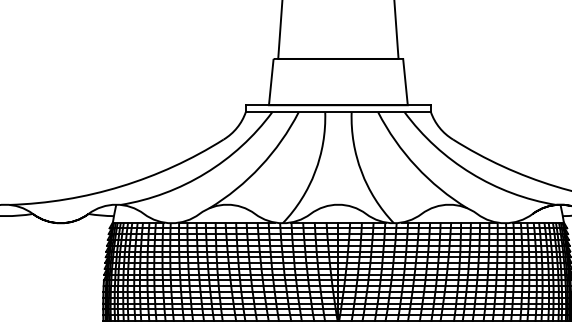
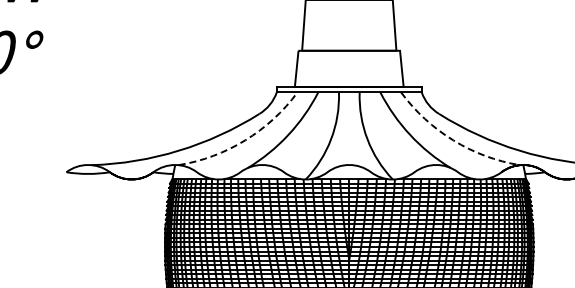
arc: (205, 173) -> (245, 140), solid -> dashed
arc: (471, 173) -> (453, 140), solid -> dashed

